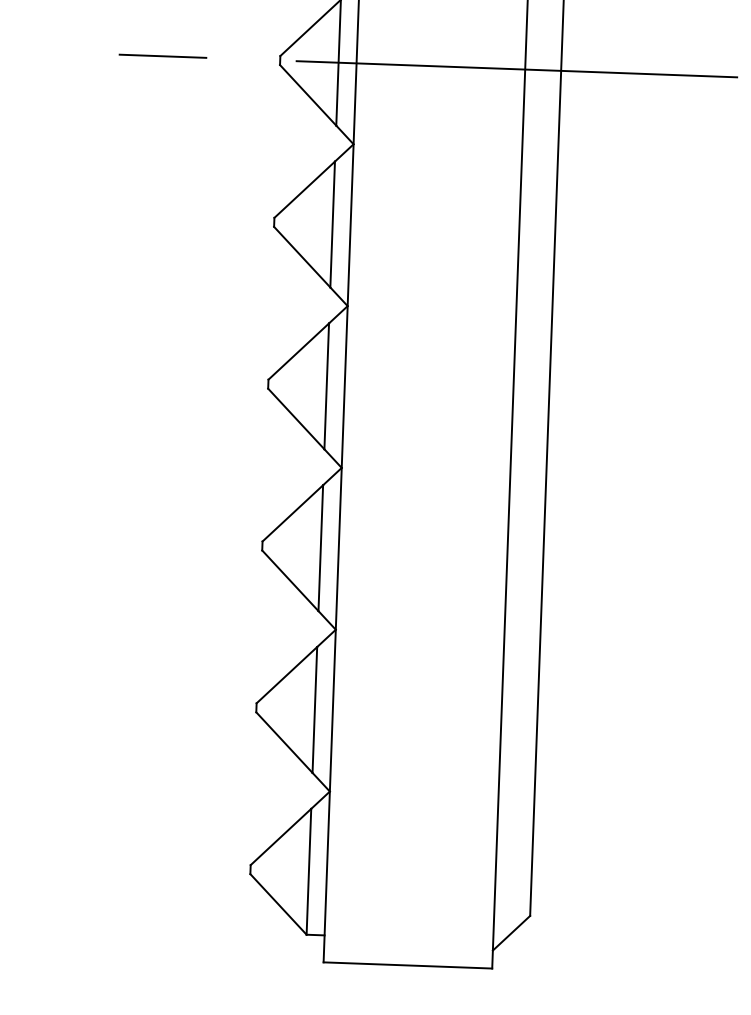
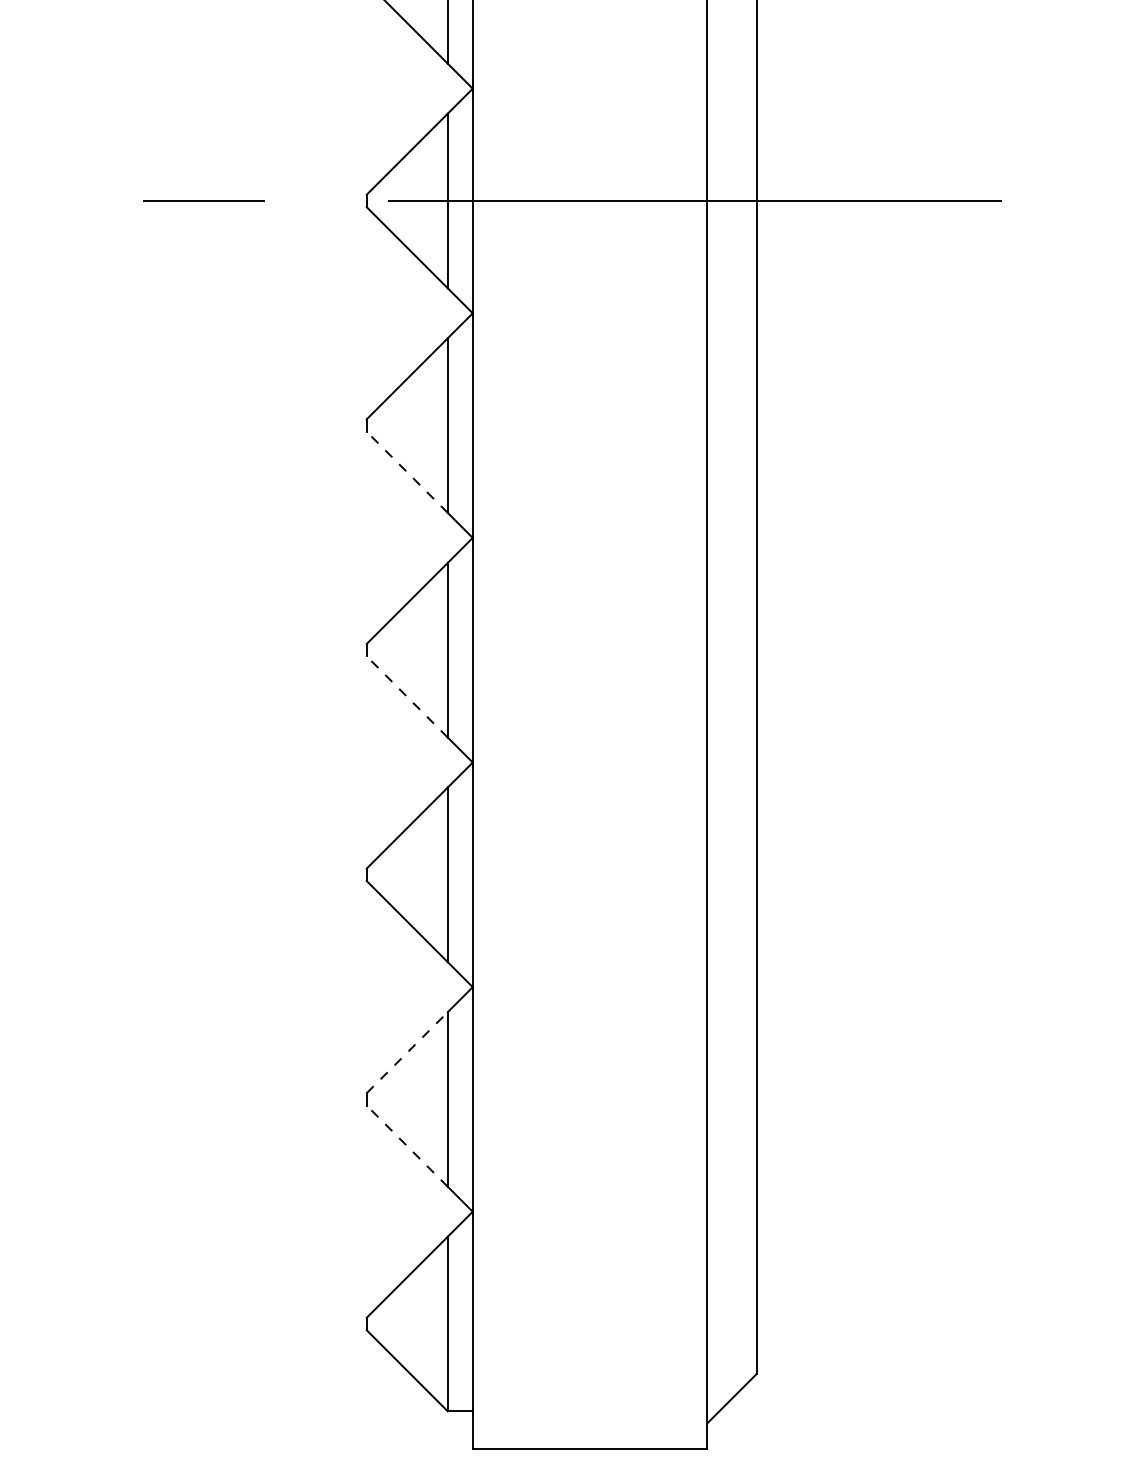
line: (301, 257) -> (406, 472), solid -> dashed
line: (295, 418) -> (406, 696), solid -> dashed
line: (287, 675) -> (407, 1052), solid -> dashed
line: (283, 742) -> (406, 1145), solid -> dashed

